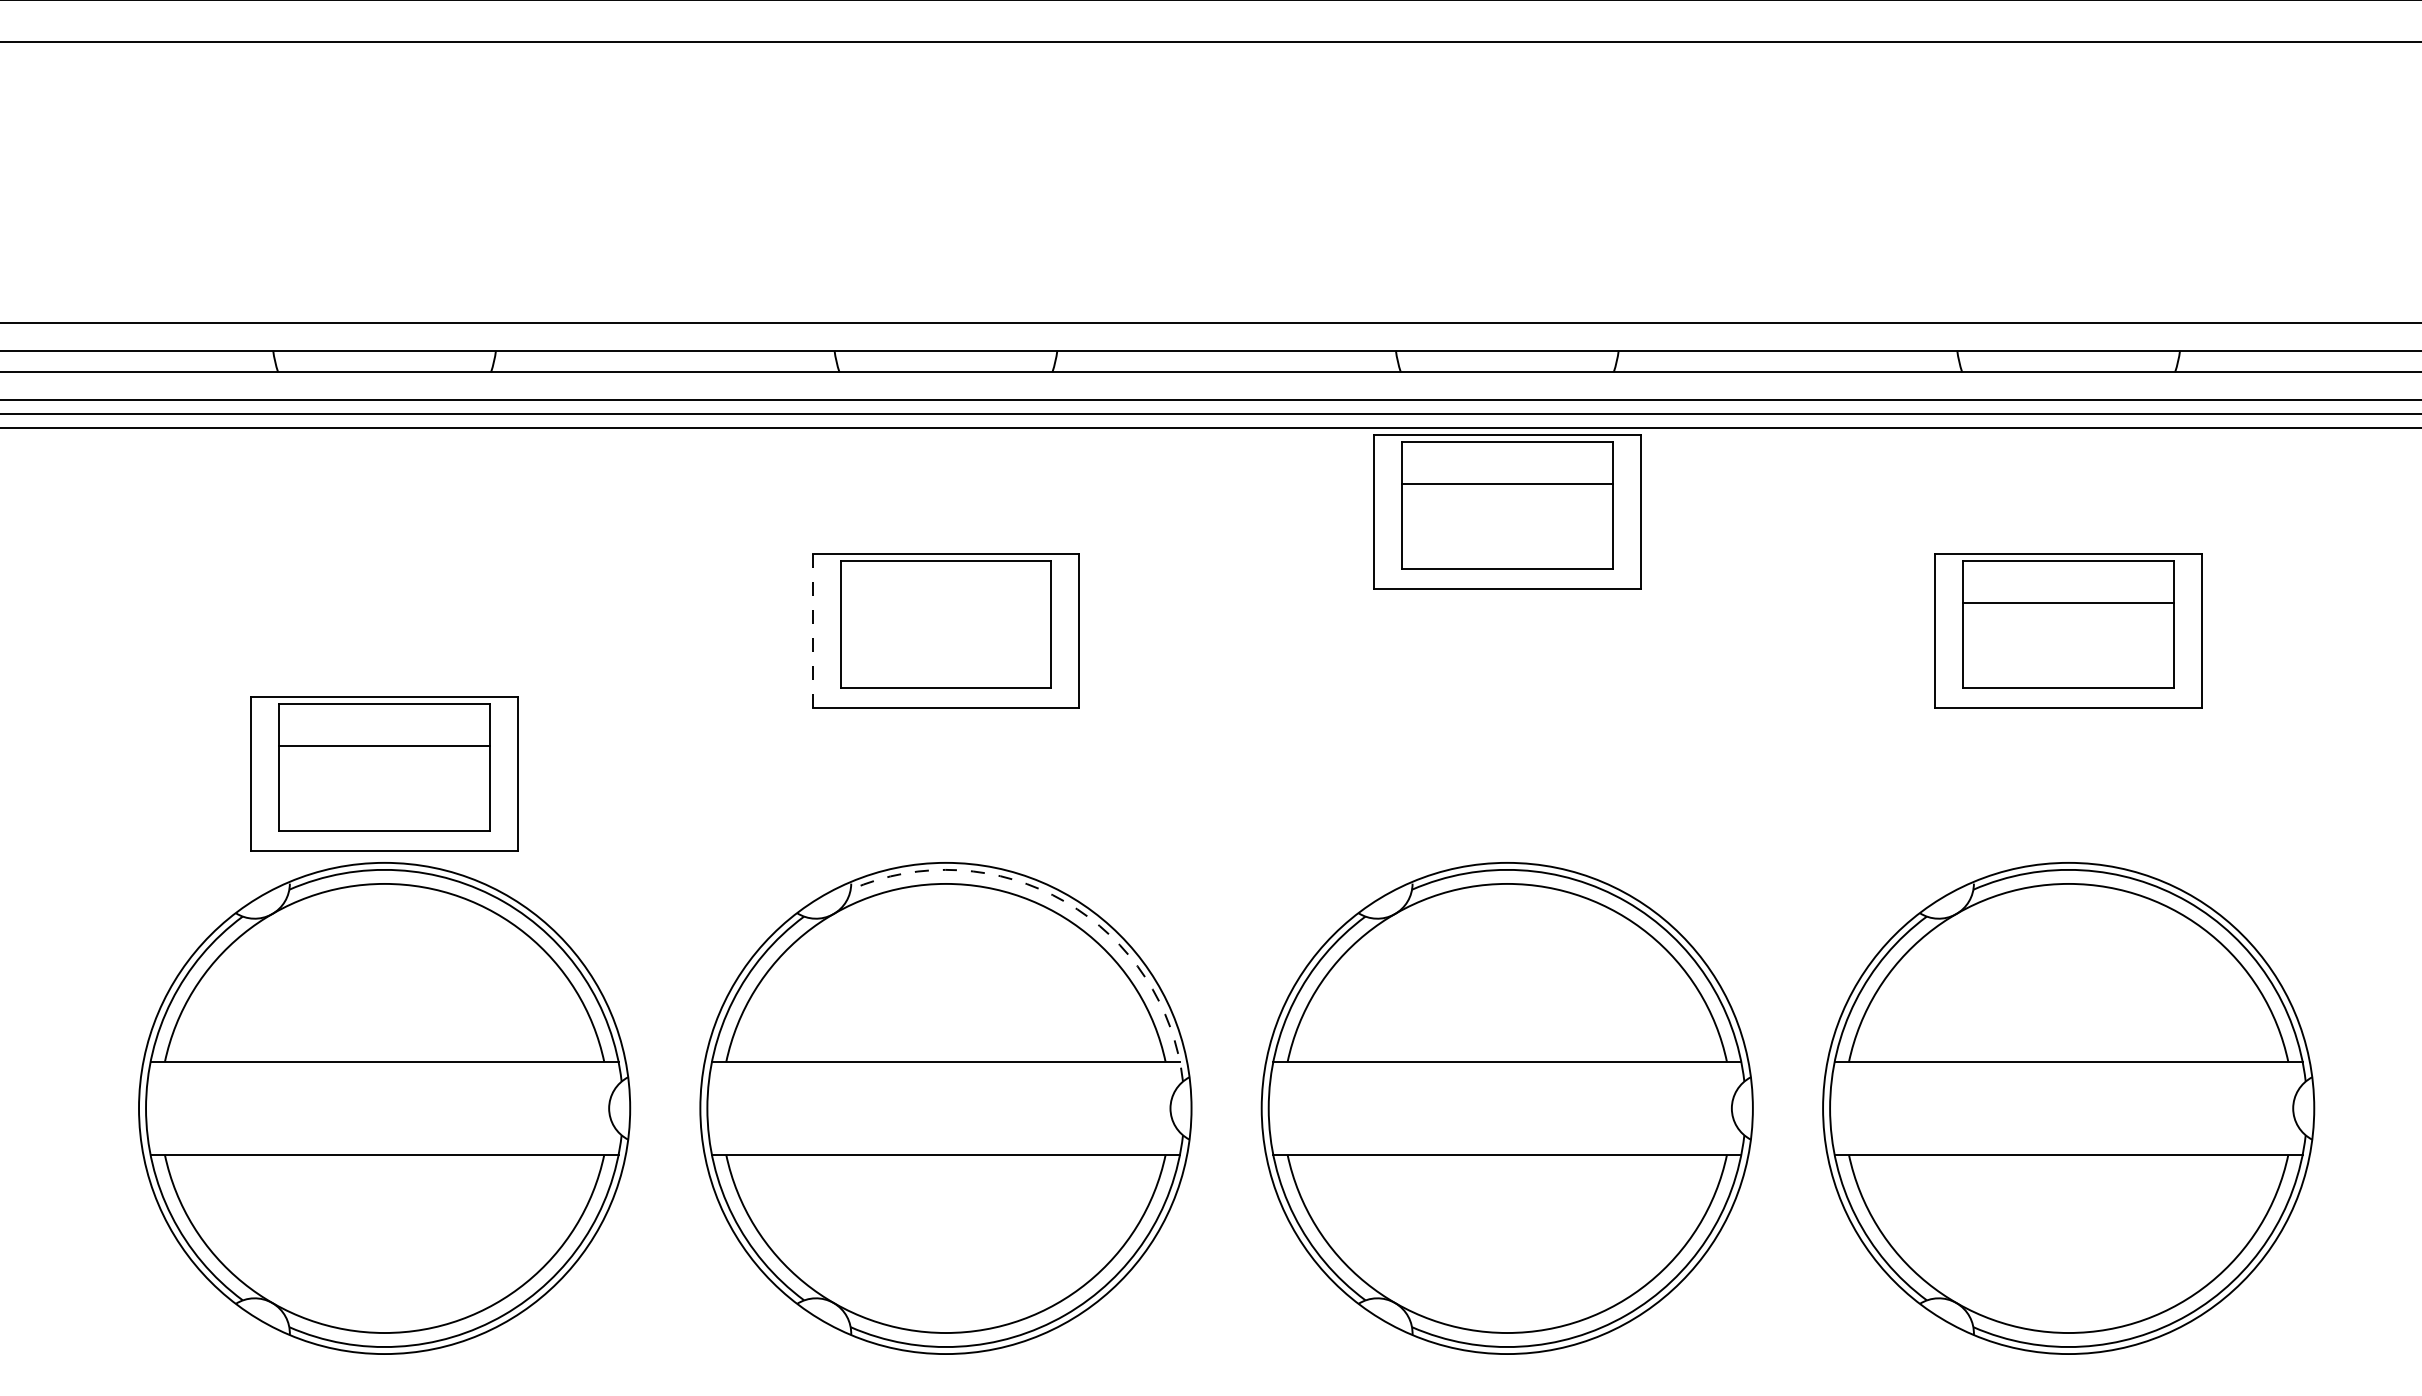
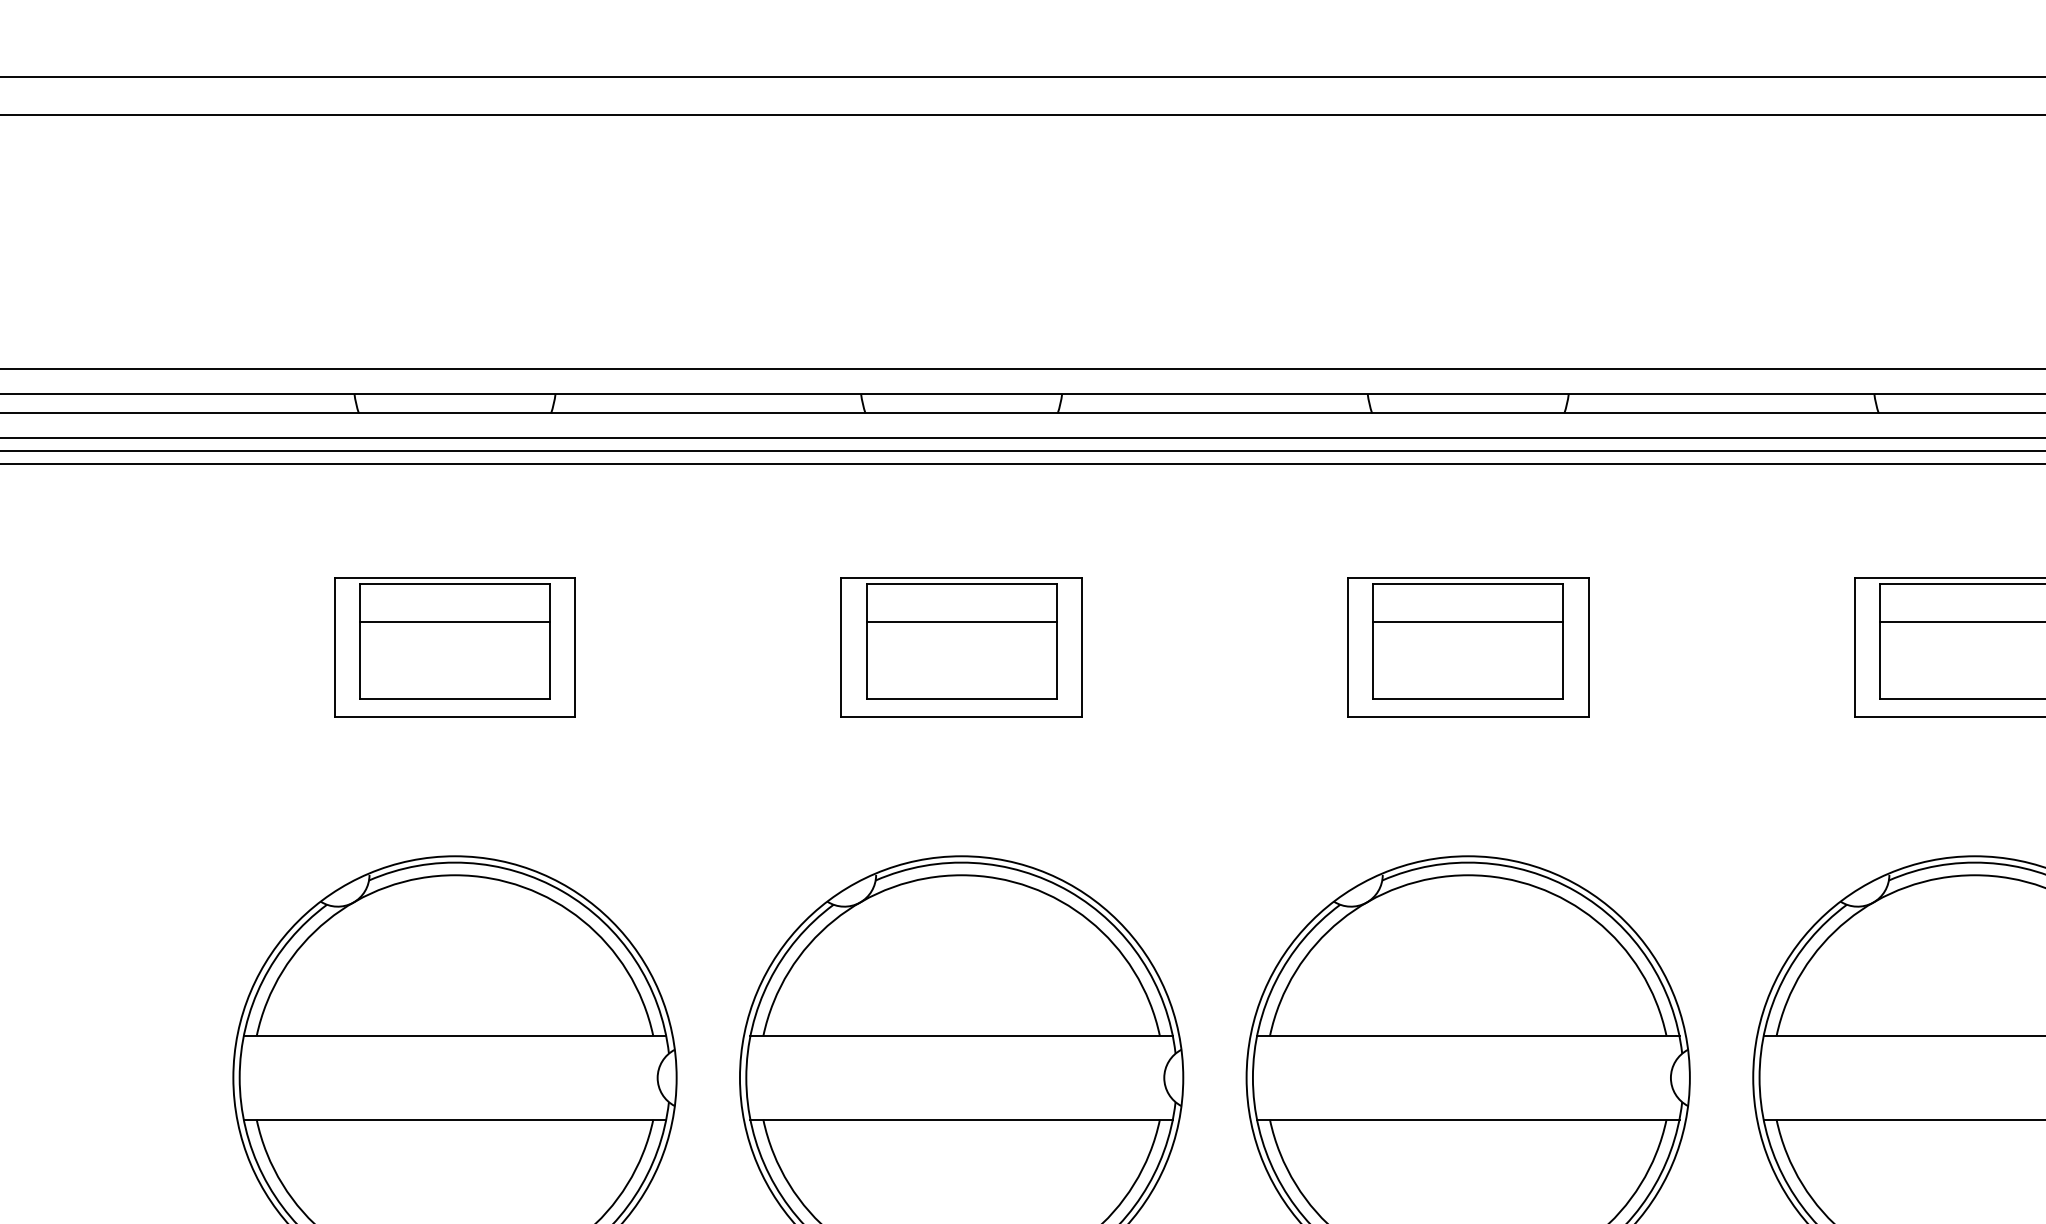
part: (1507, 511) -> (1468, 646), moved
line: (945, 603) -> (961, 622), added
line: (812, 630) -> (841, 646), dashed -> solid
part: (384, 773) -> (454, 646), moved
arc: (1065, 901) -> (1069, 891), dashed -> solid

